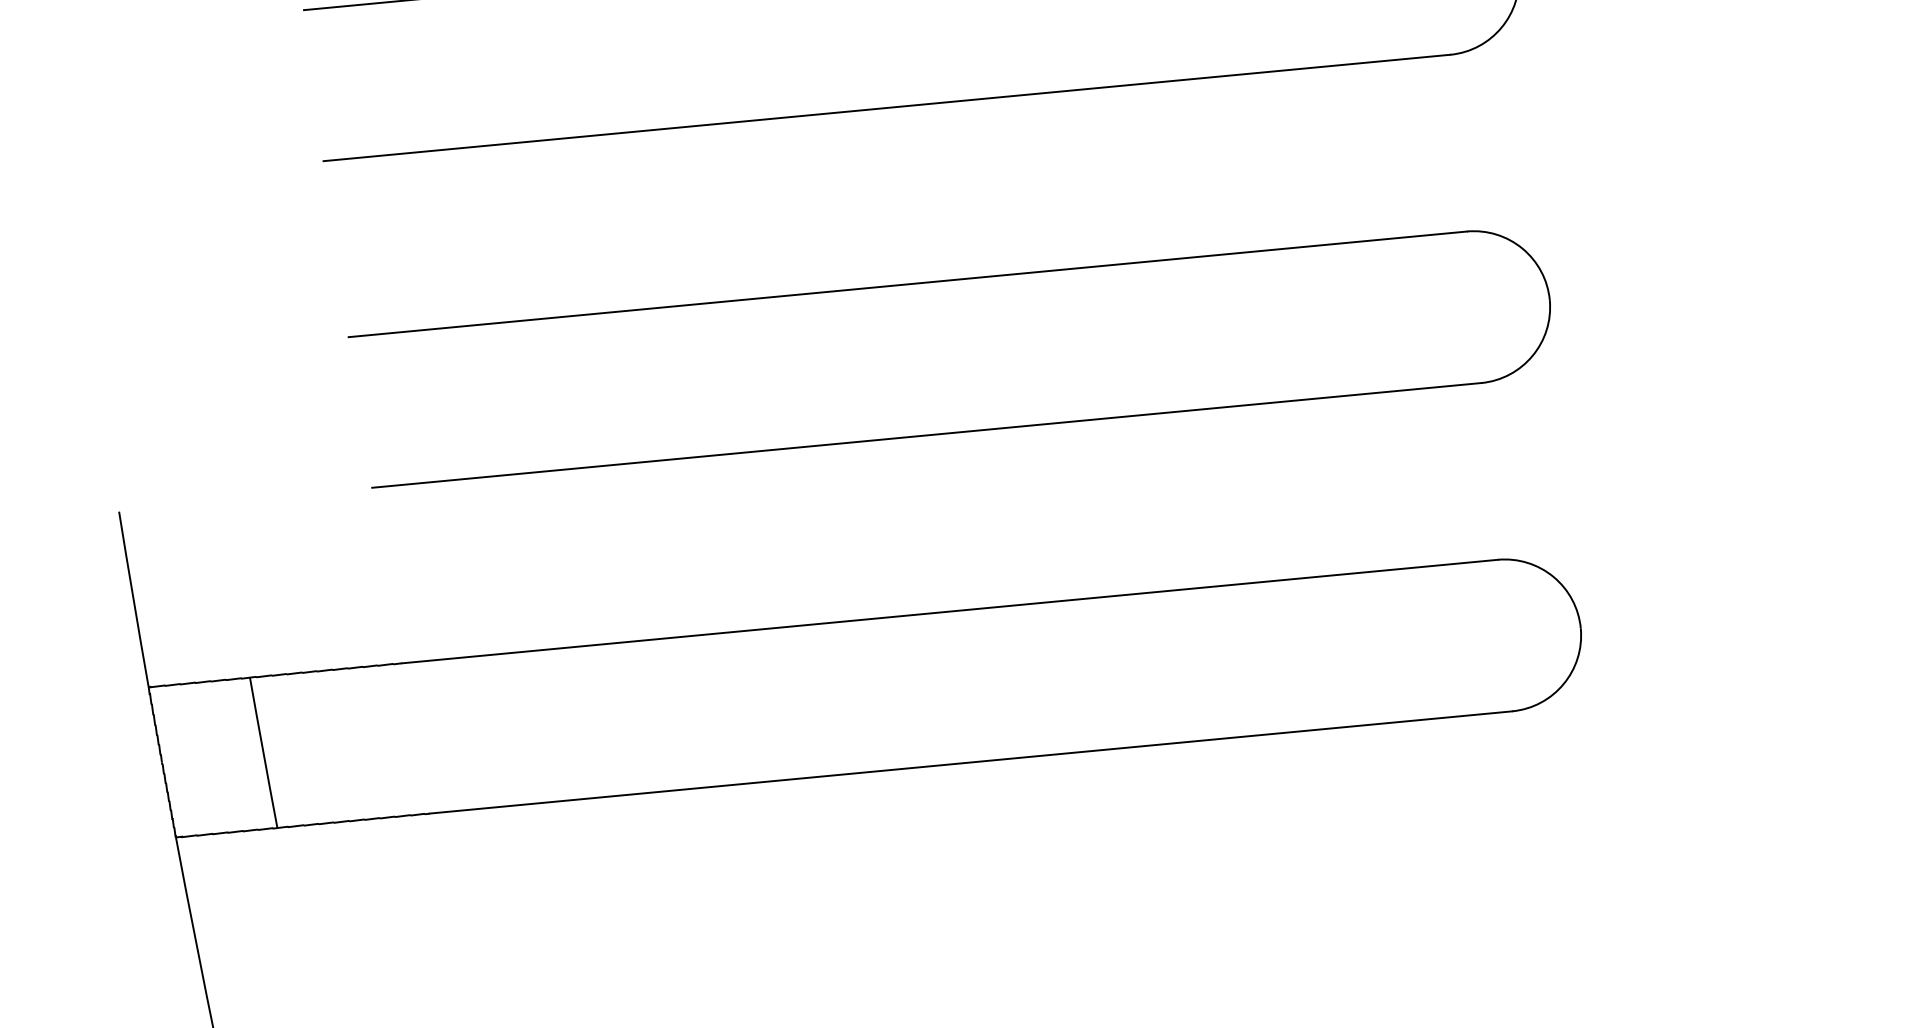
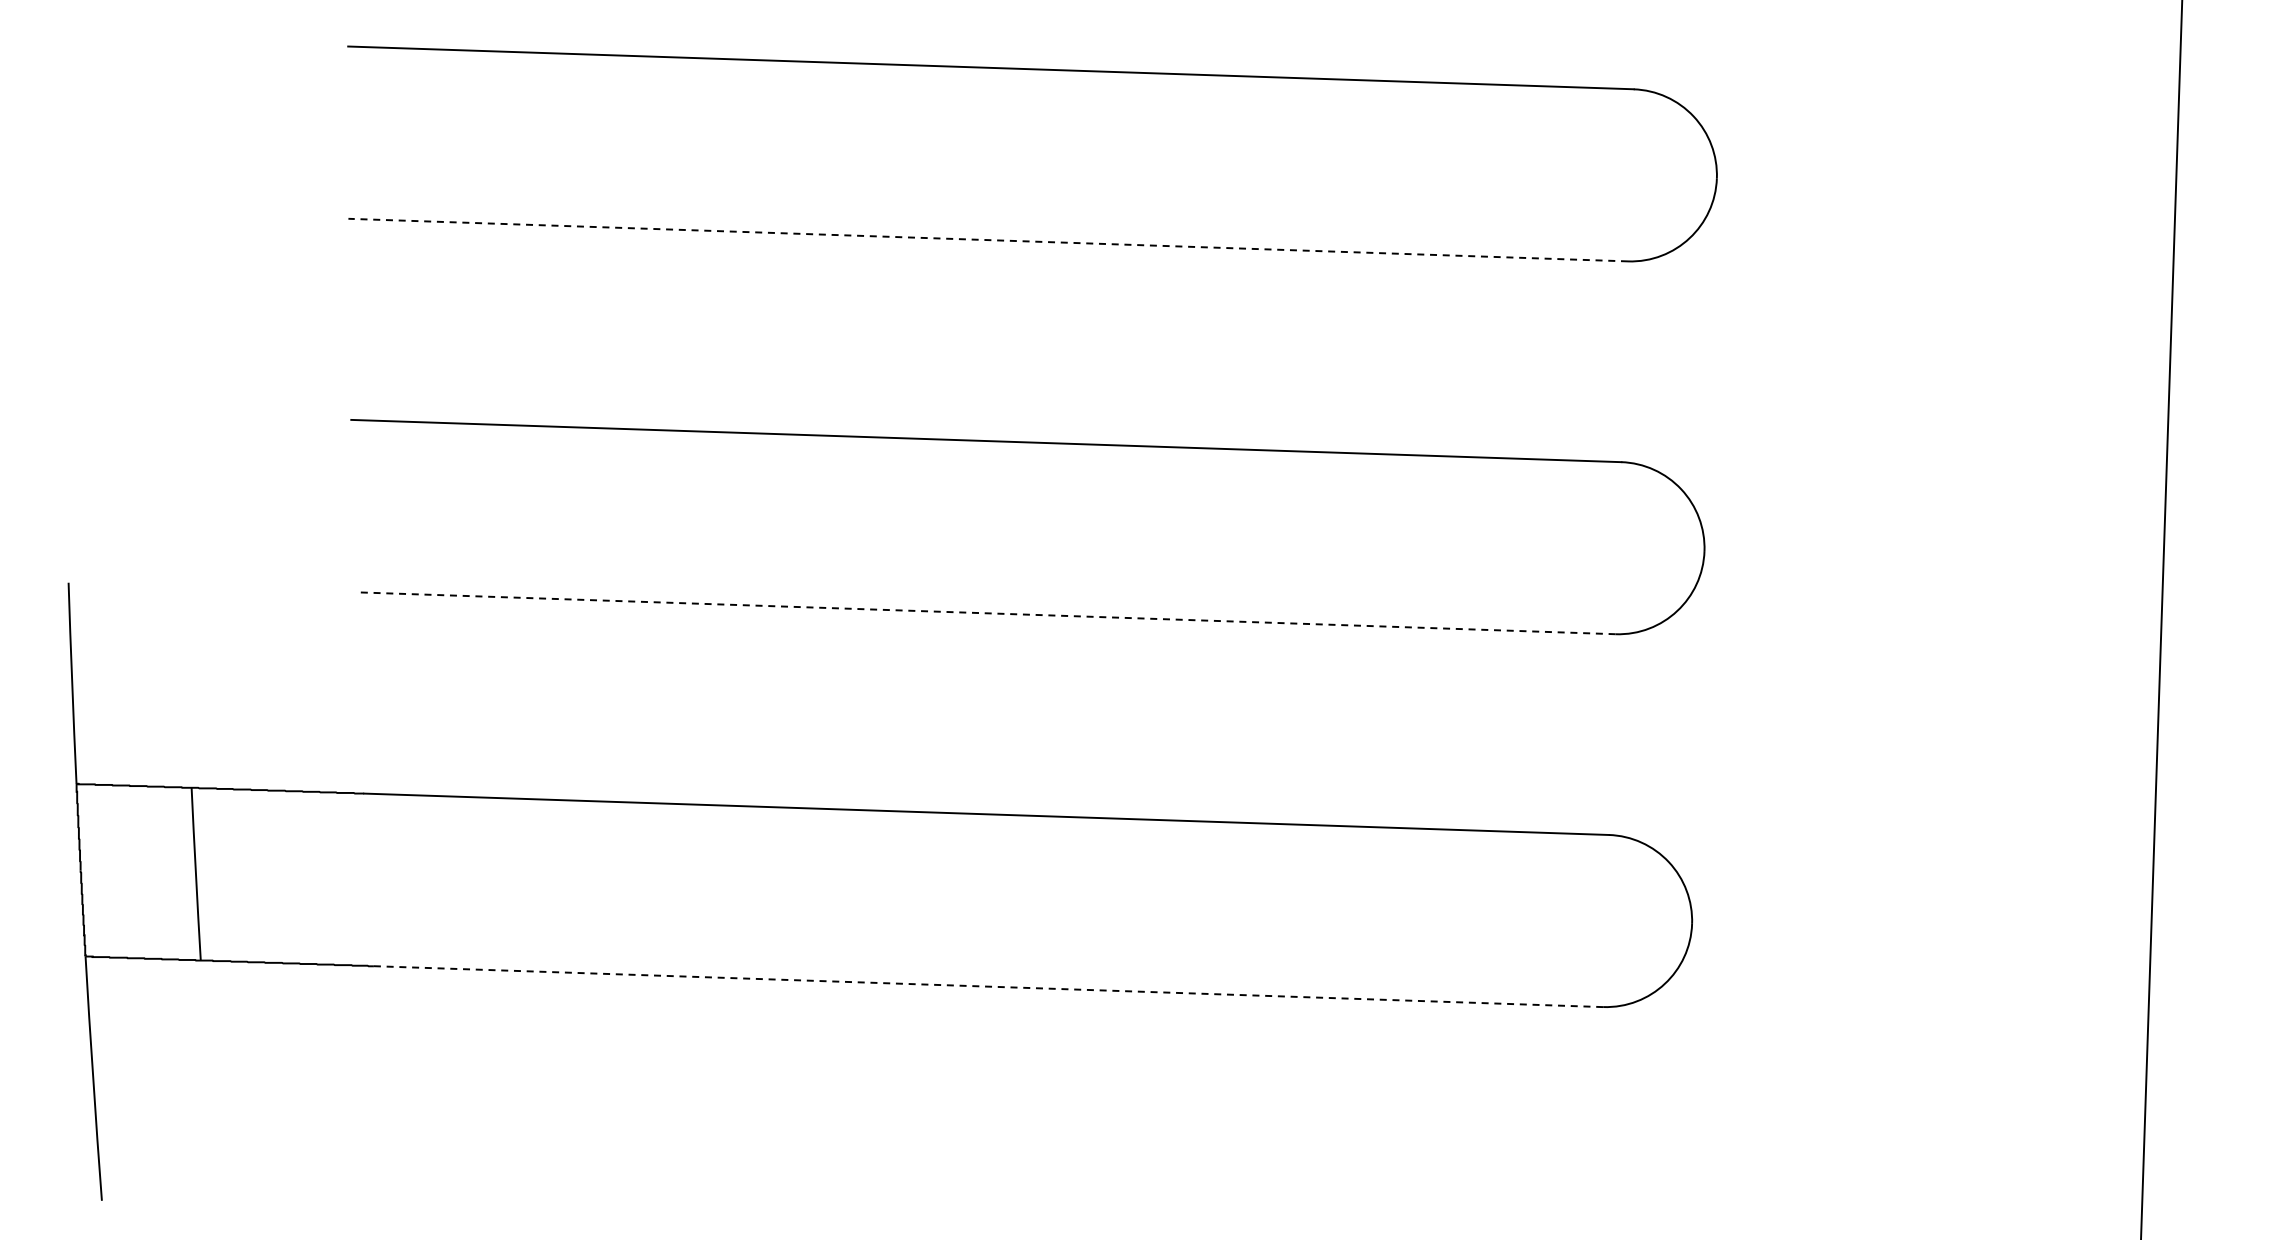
line: (886, 108) -> (987, 240), solid -> dashed
line: (926, 435) -> (985, 613), solid -> dashed
line: (970, 762) -> (987, 986), solid -> dashed

